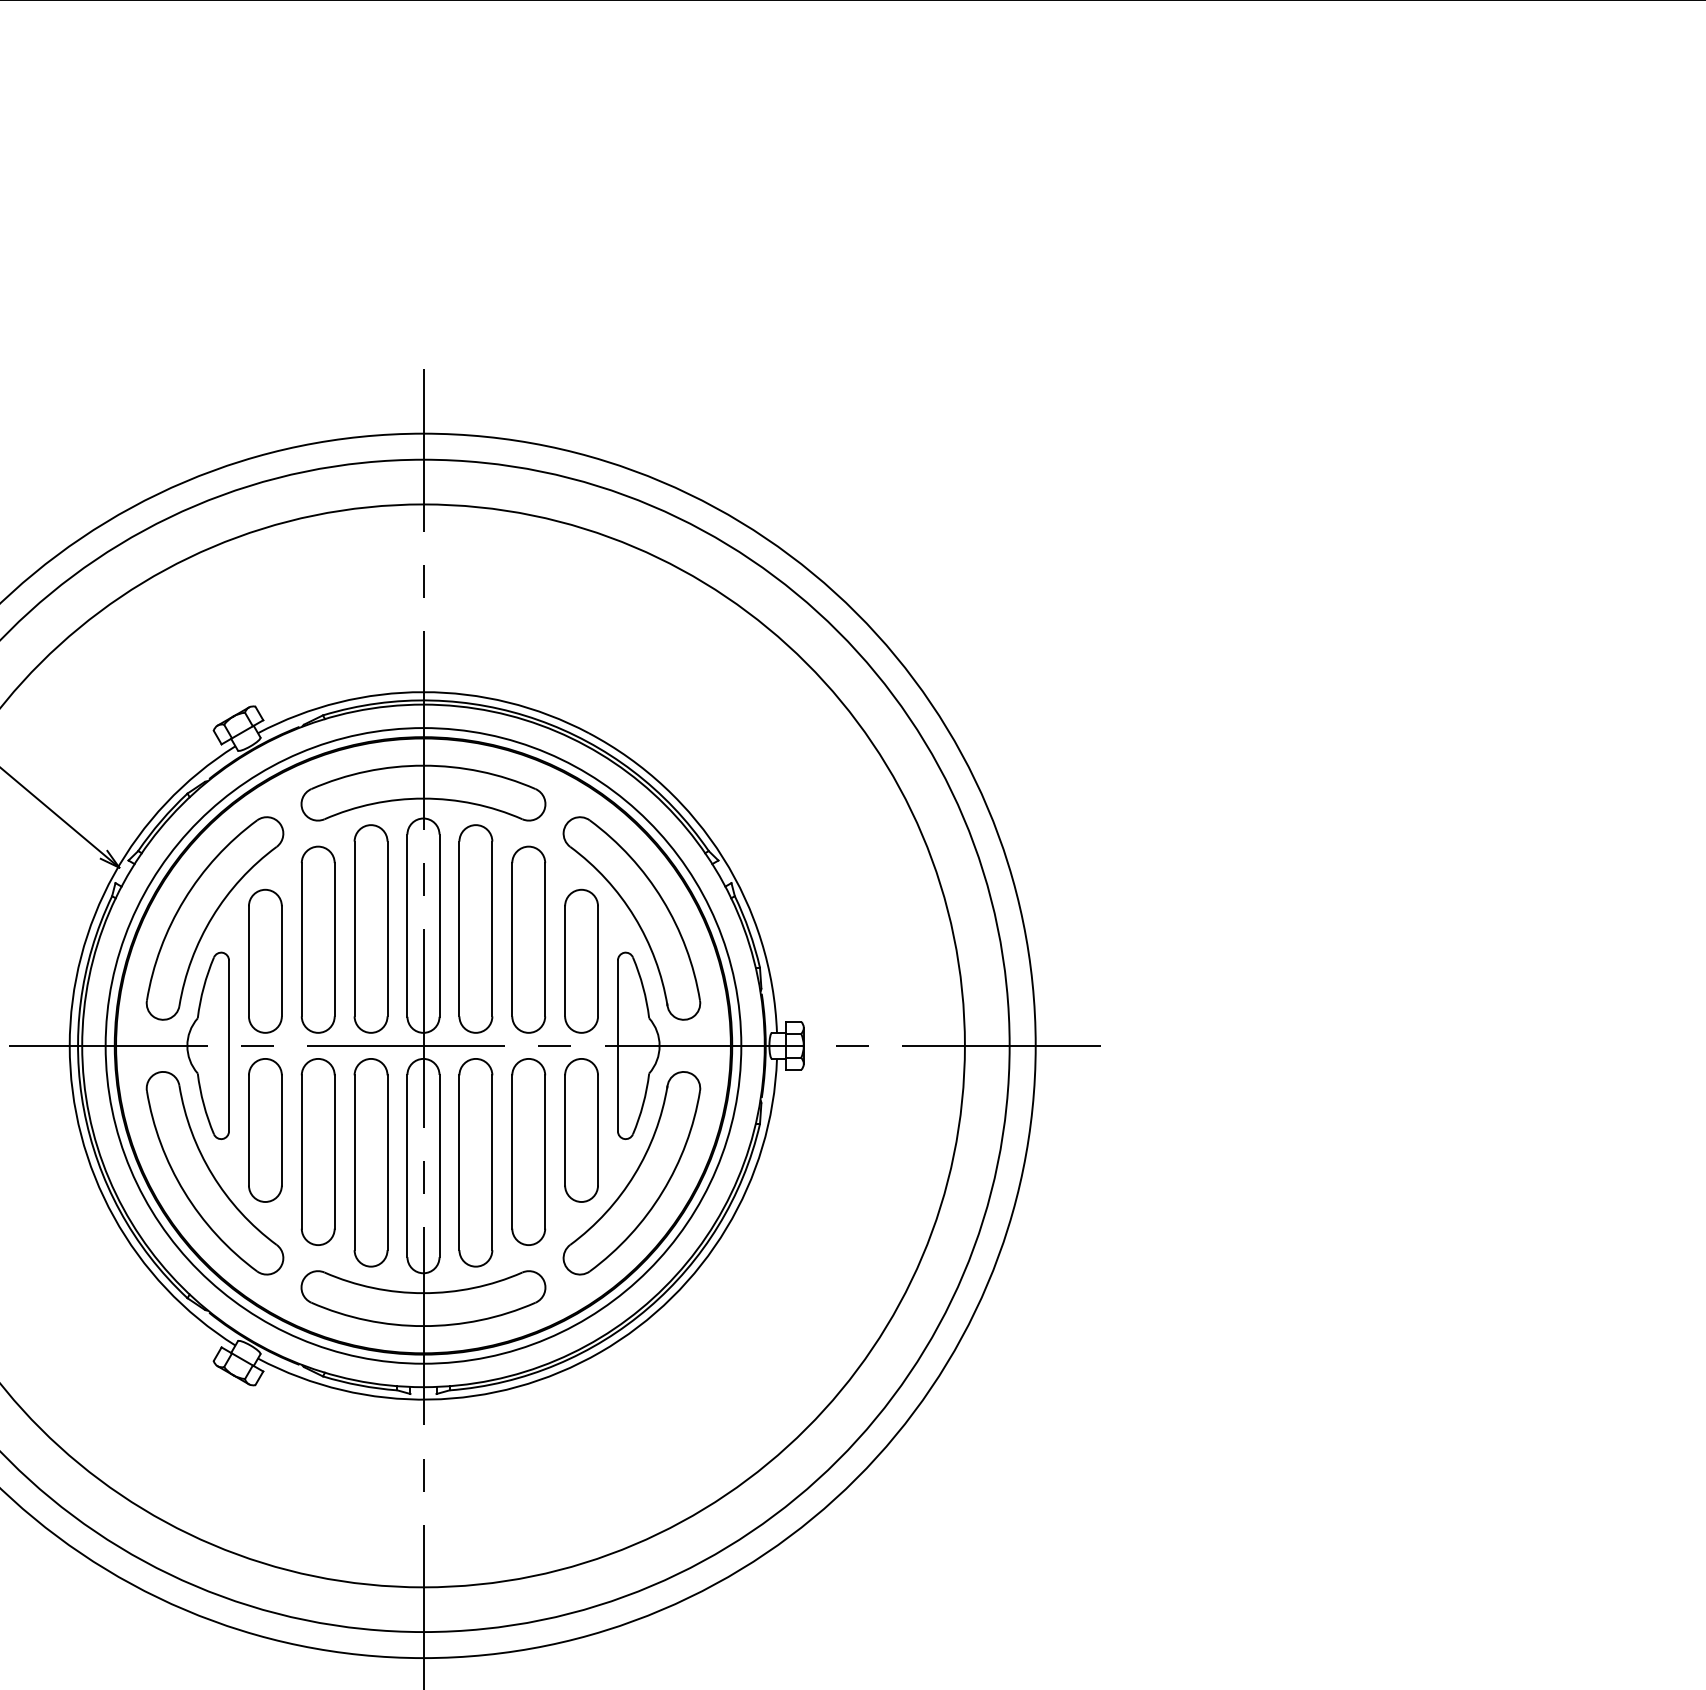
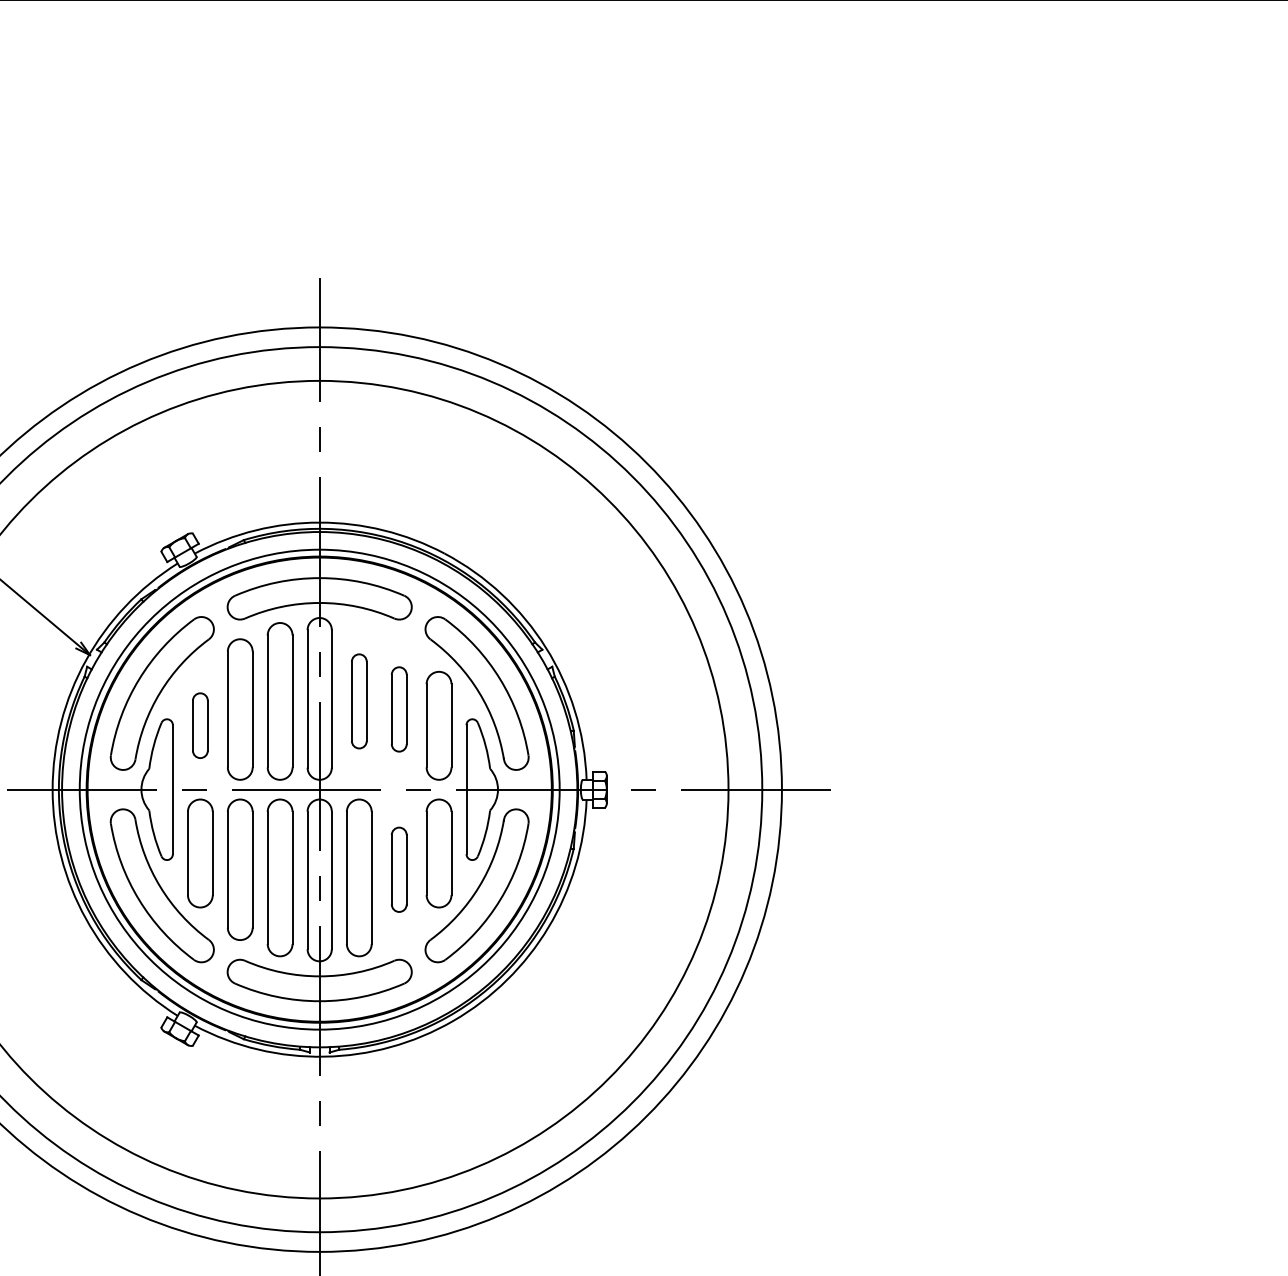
part: (475, 928) -> (358, 701), size x0.6
part: (528, 939) -> (399, 709), size x0.6
part: (265, 960) -> (200, 725), size x0.6
part: (528, 1151) -> (399, 869), size x0.6

